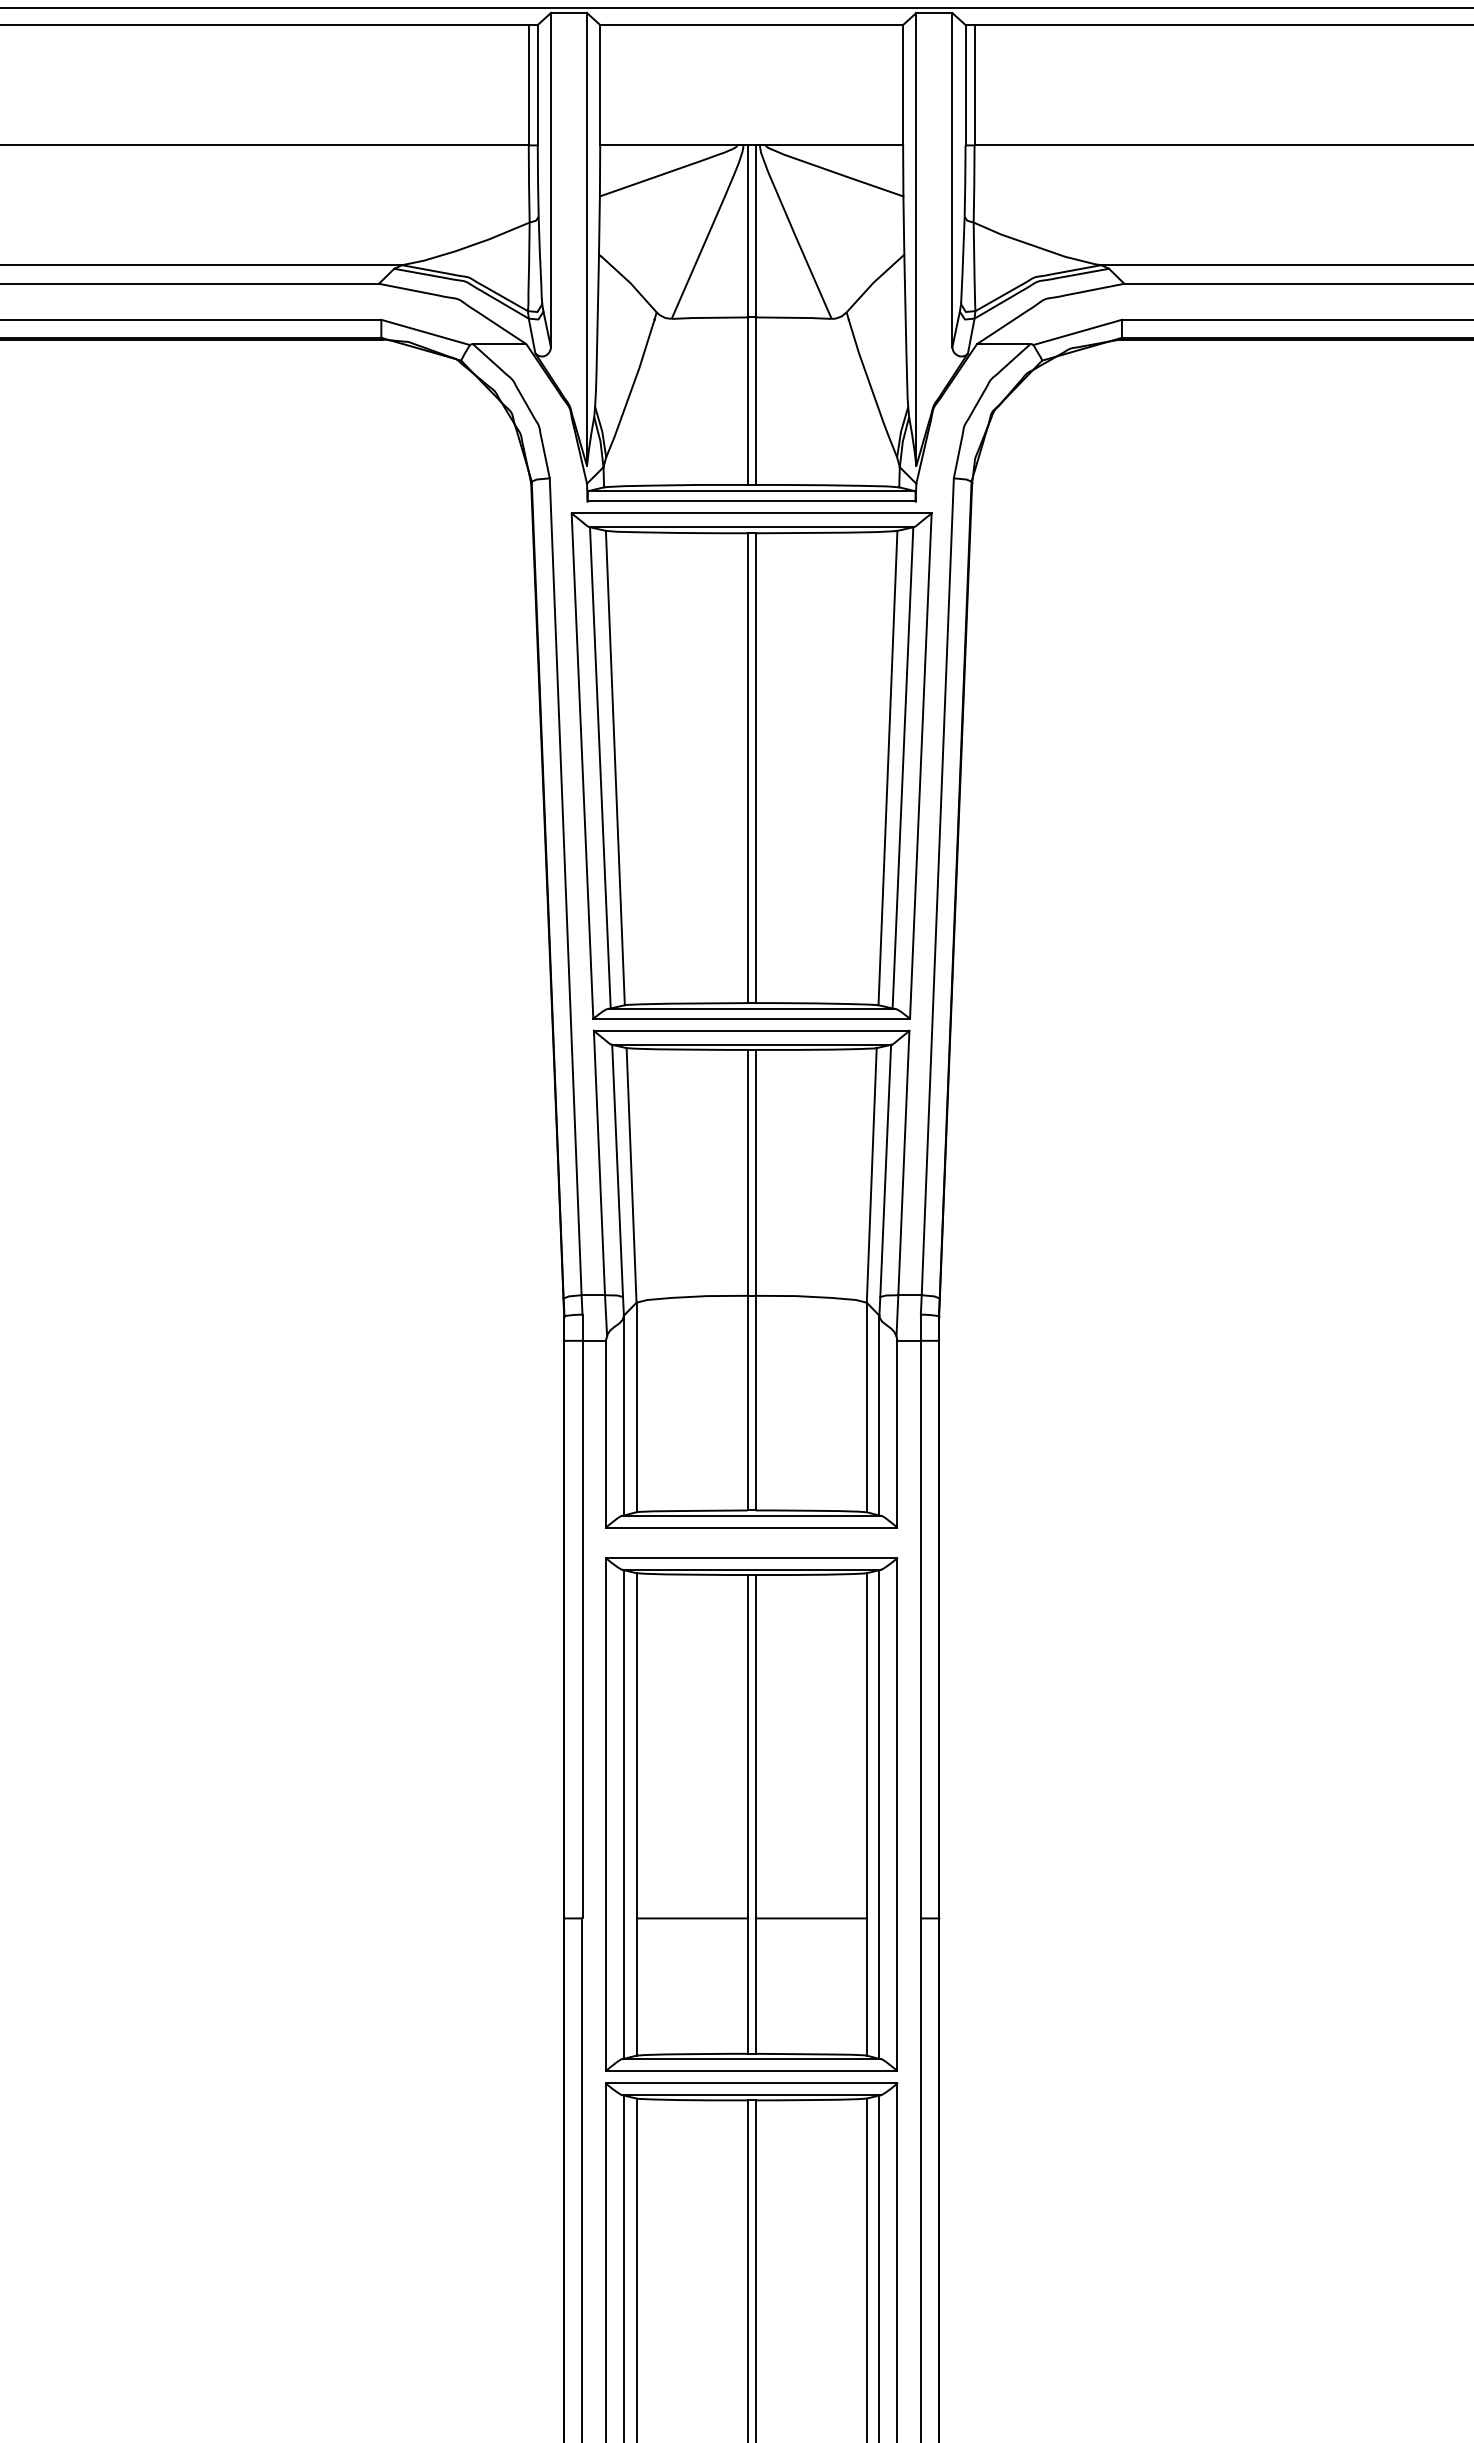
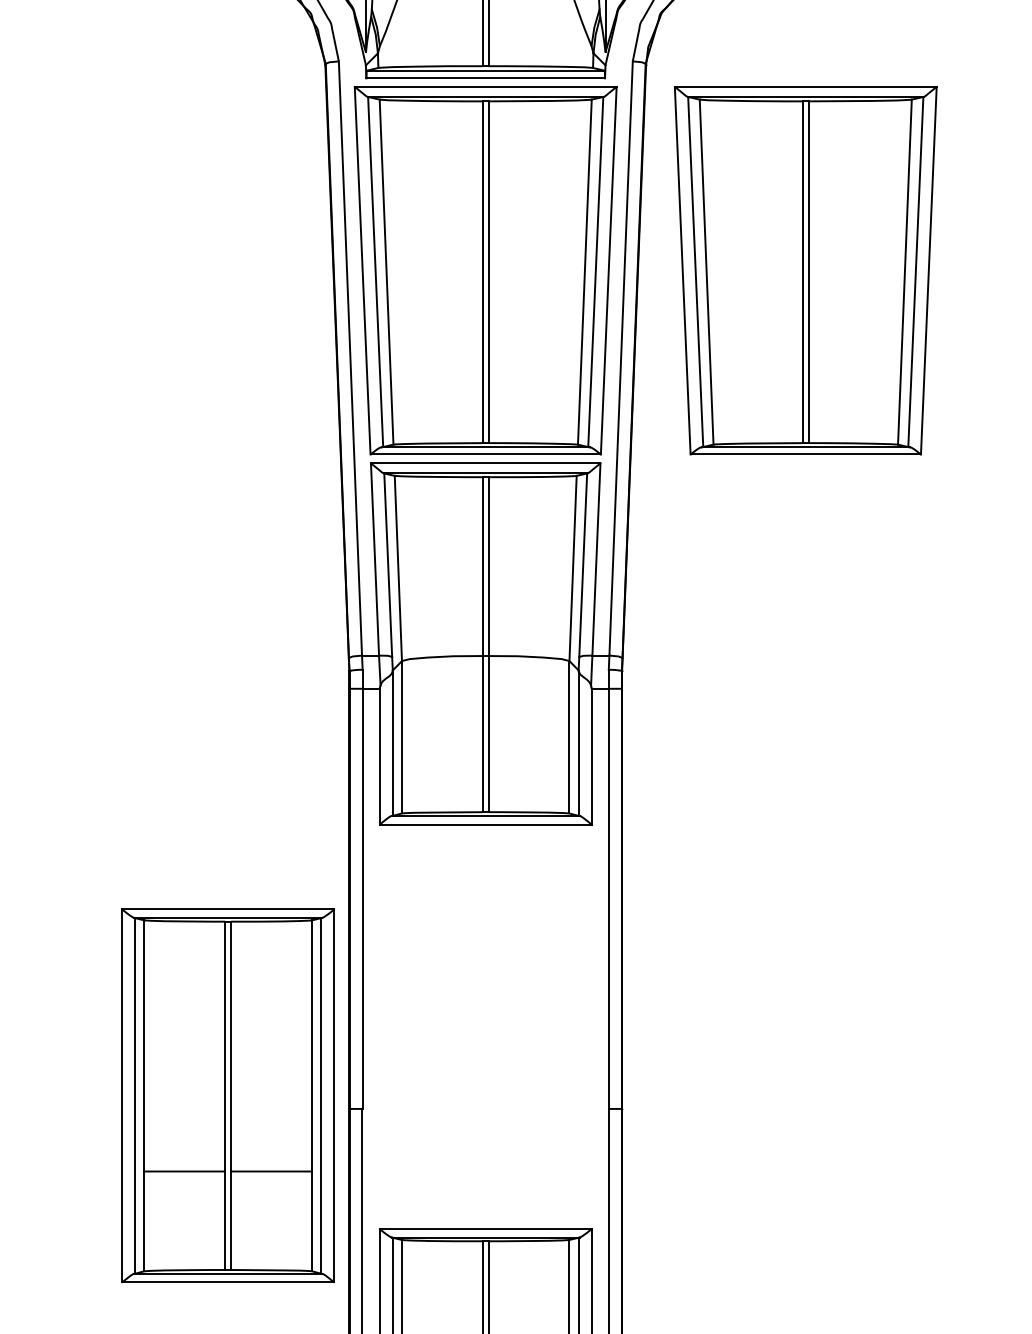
part: (1191, 765) -> (805, 270), added
part: (751, 1814) -> (228, 1095), moved

